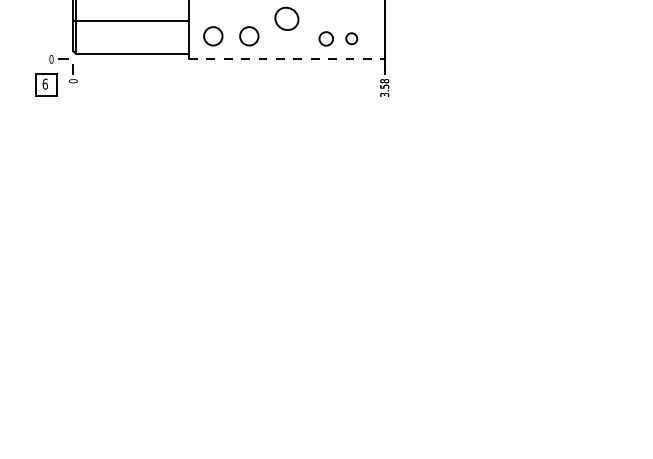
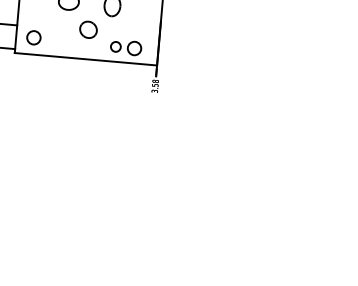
circle: (249, 36) -> (60, 40), removed
circle: (351, 38) -> (134, 48), size x1.67
line: (286, 59) -> (85, 59), dashed -> solid

